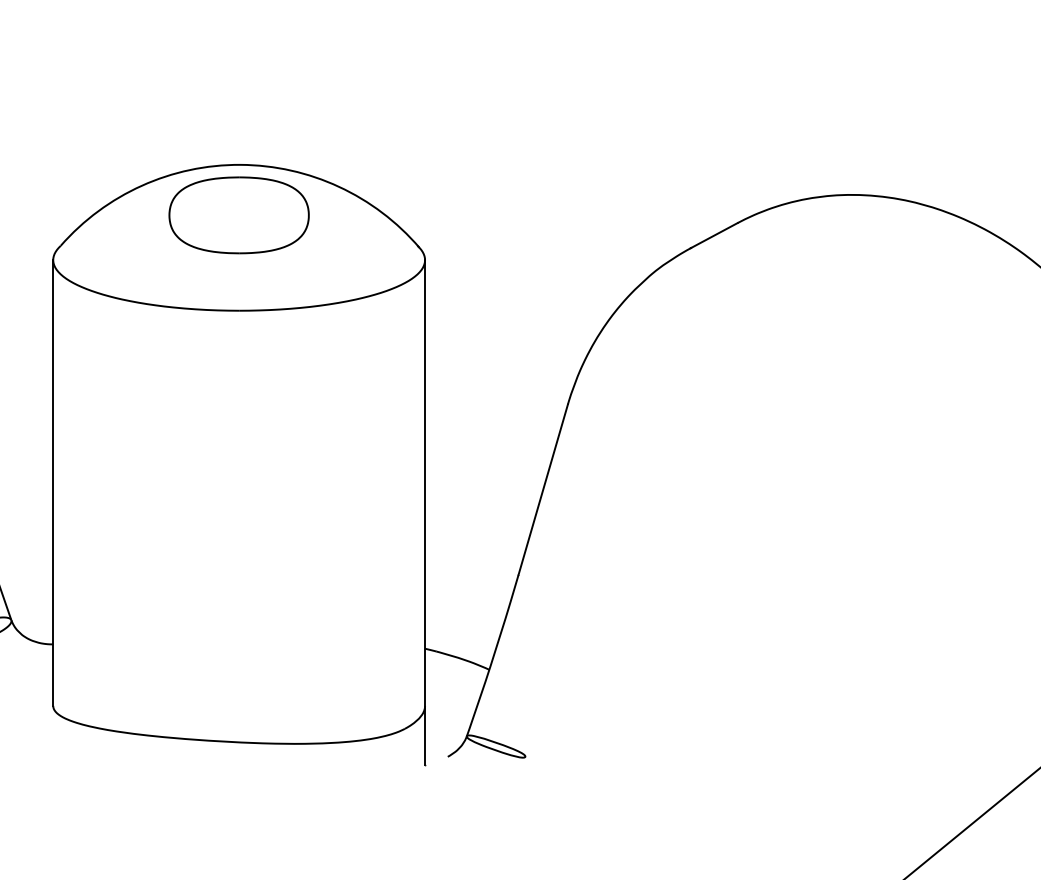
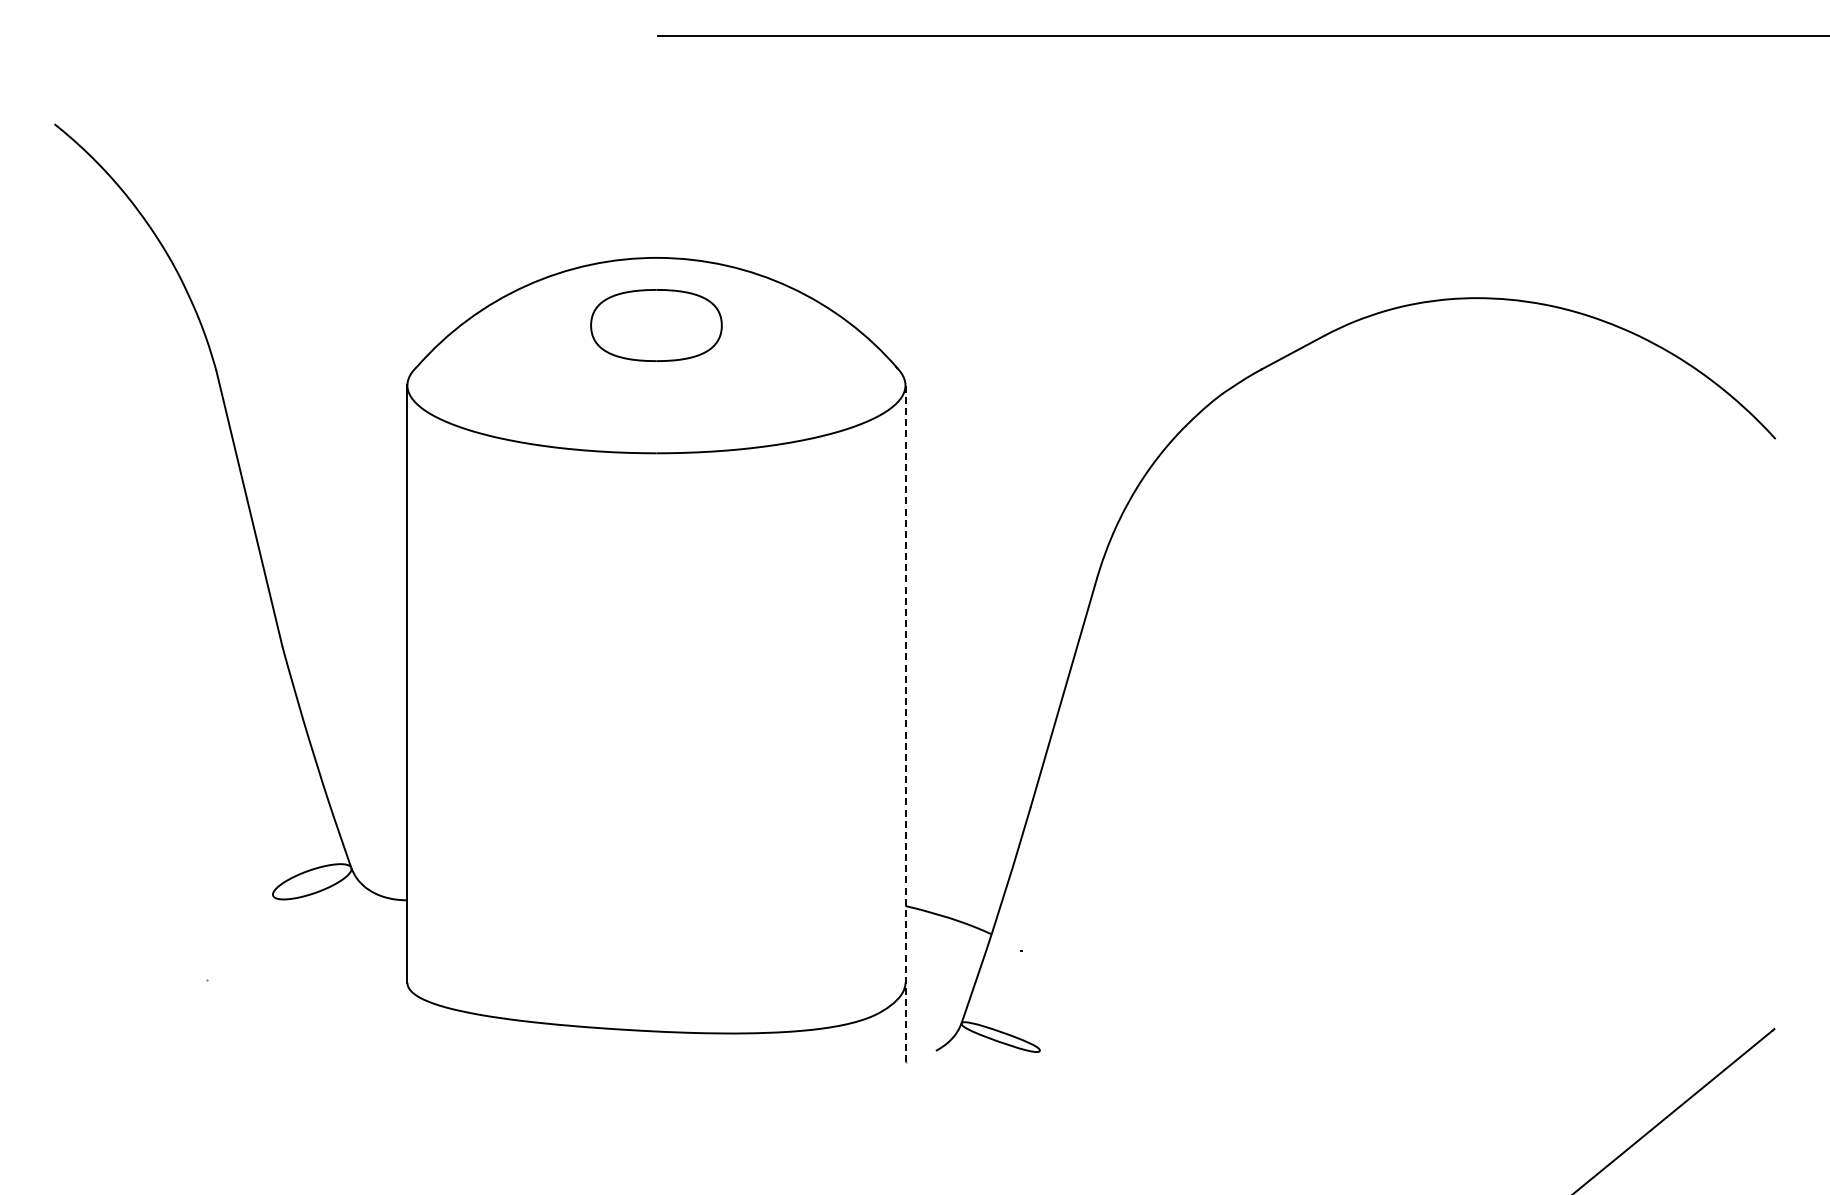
part: (239, 215) -> (656, 325), size x0.7
line: (425, 512) -> (905, 723), solid -> dashed

